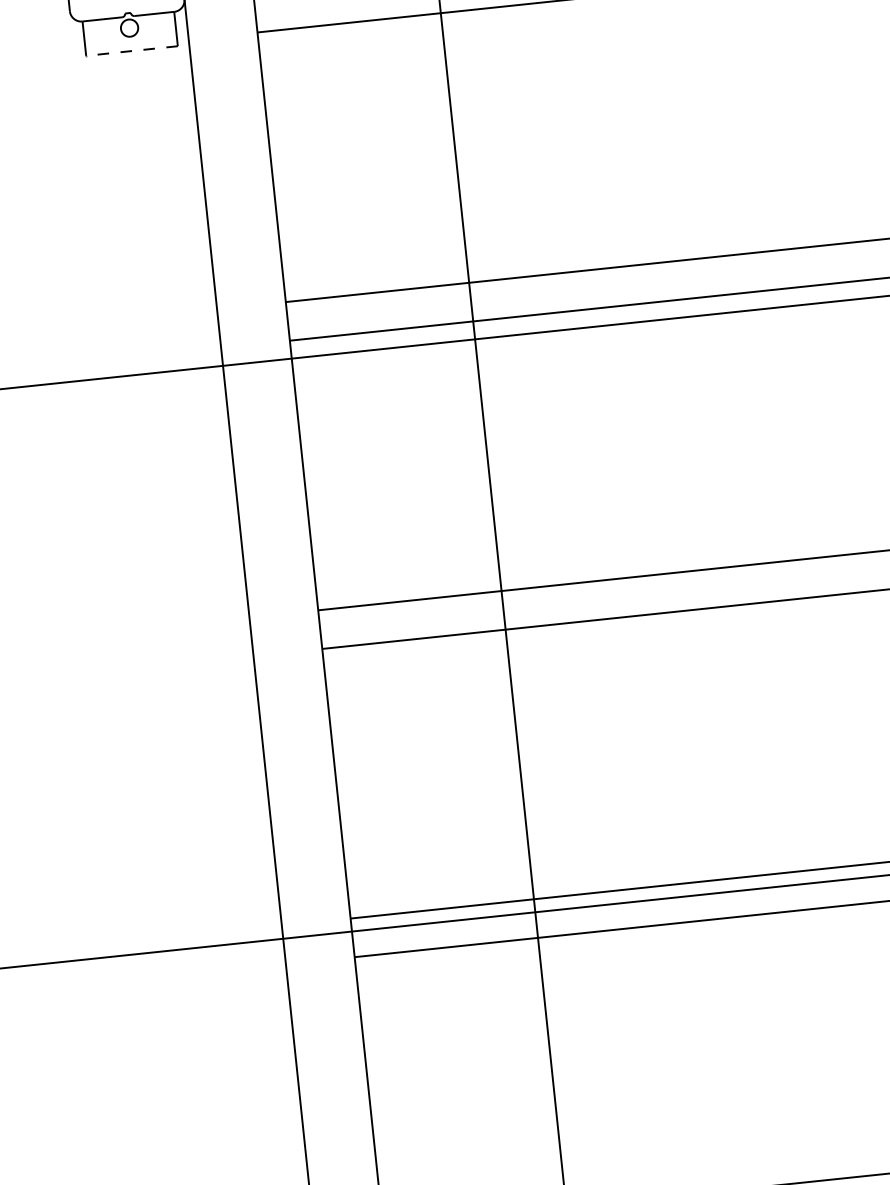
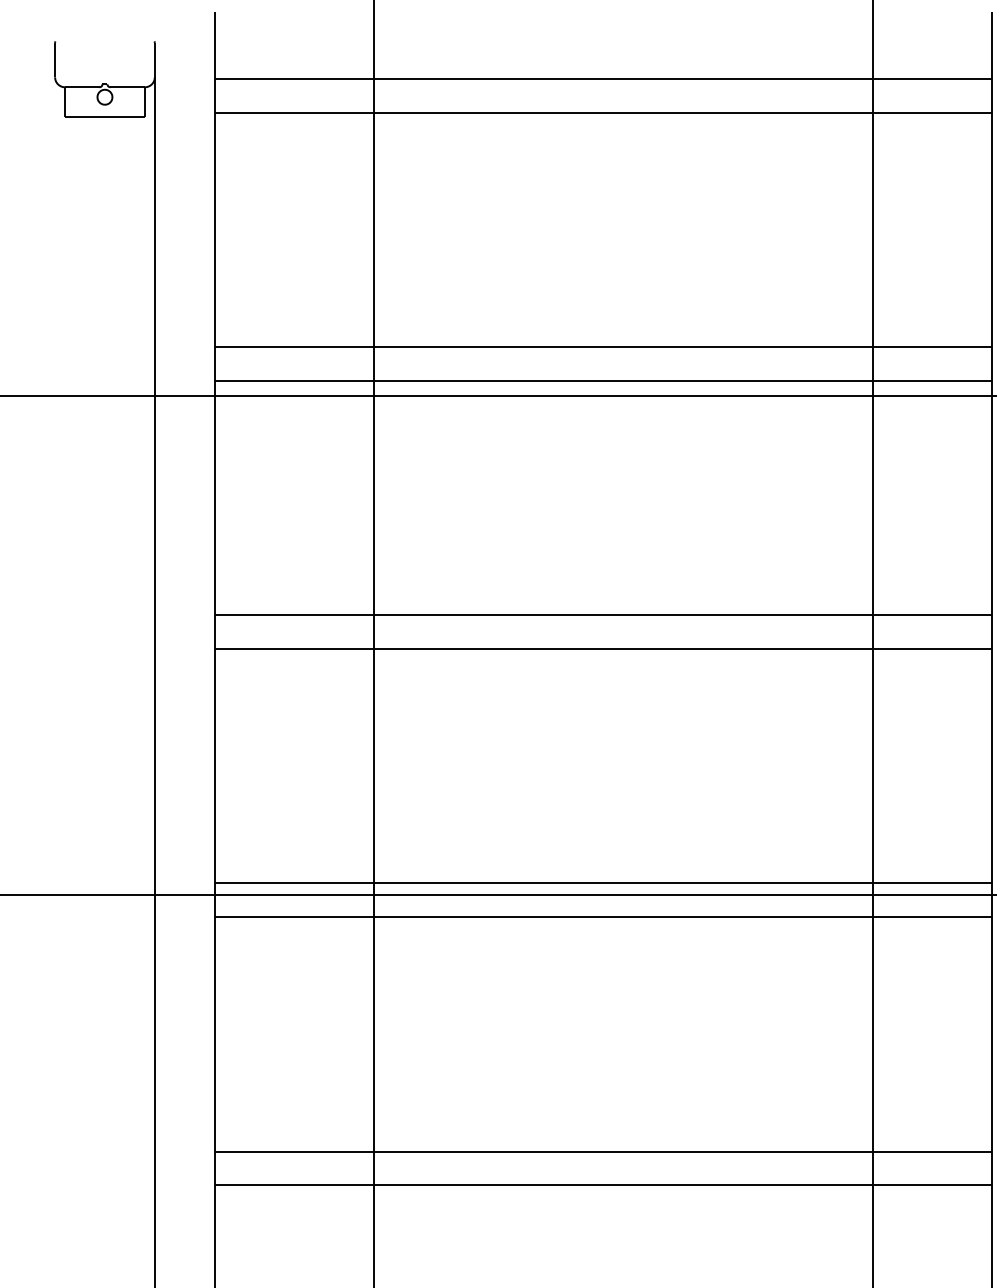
line: (131, 51) -> (104, 117), dashed -> solid

